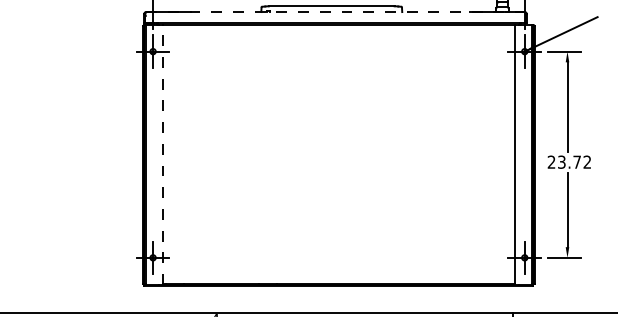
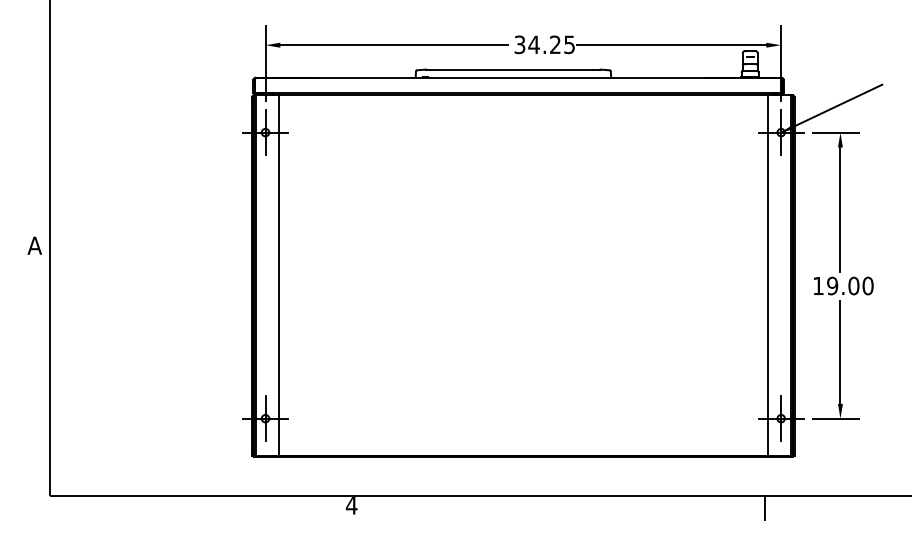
line: (335, 11) -> (518, 77), dashed -> solid
line: (162, 154) -> (278, 275), dashed -> solid
text: (569, 161) -> (843, 285), 23.72 -> 19.00

